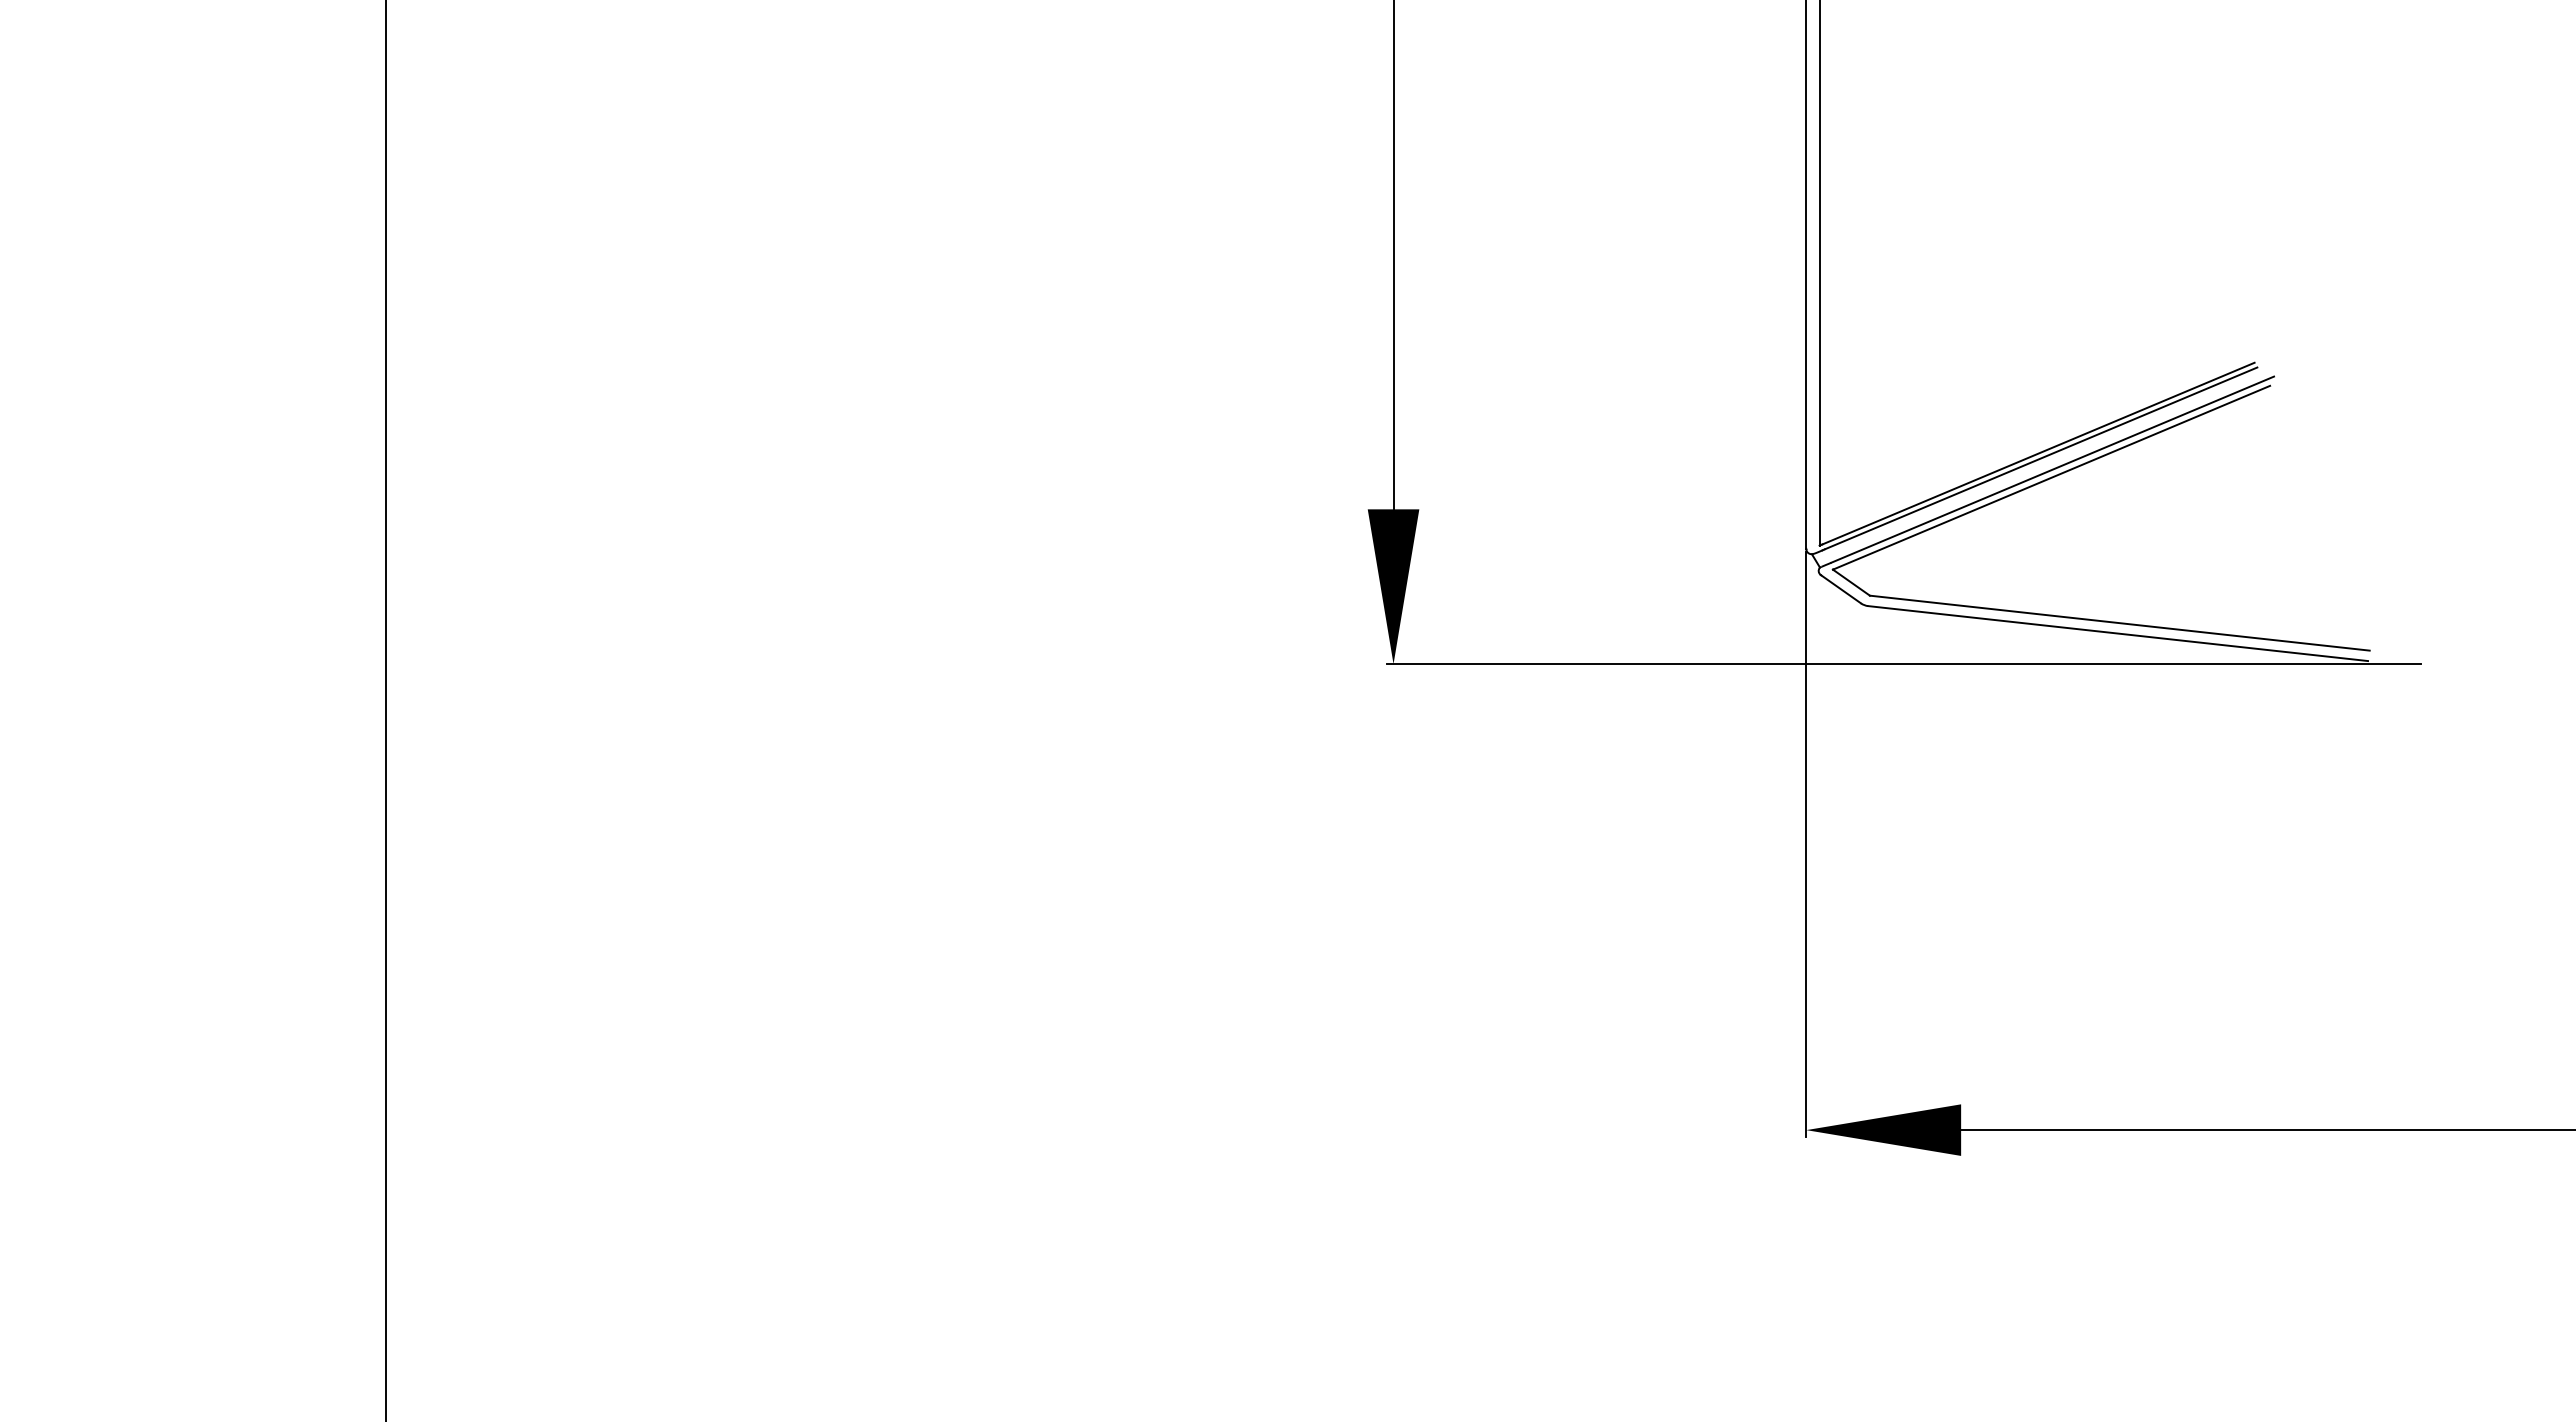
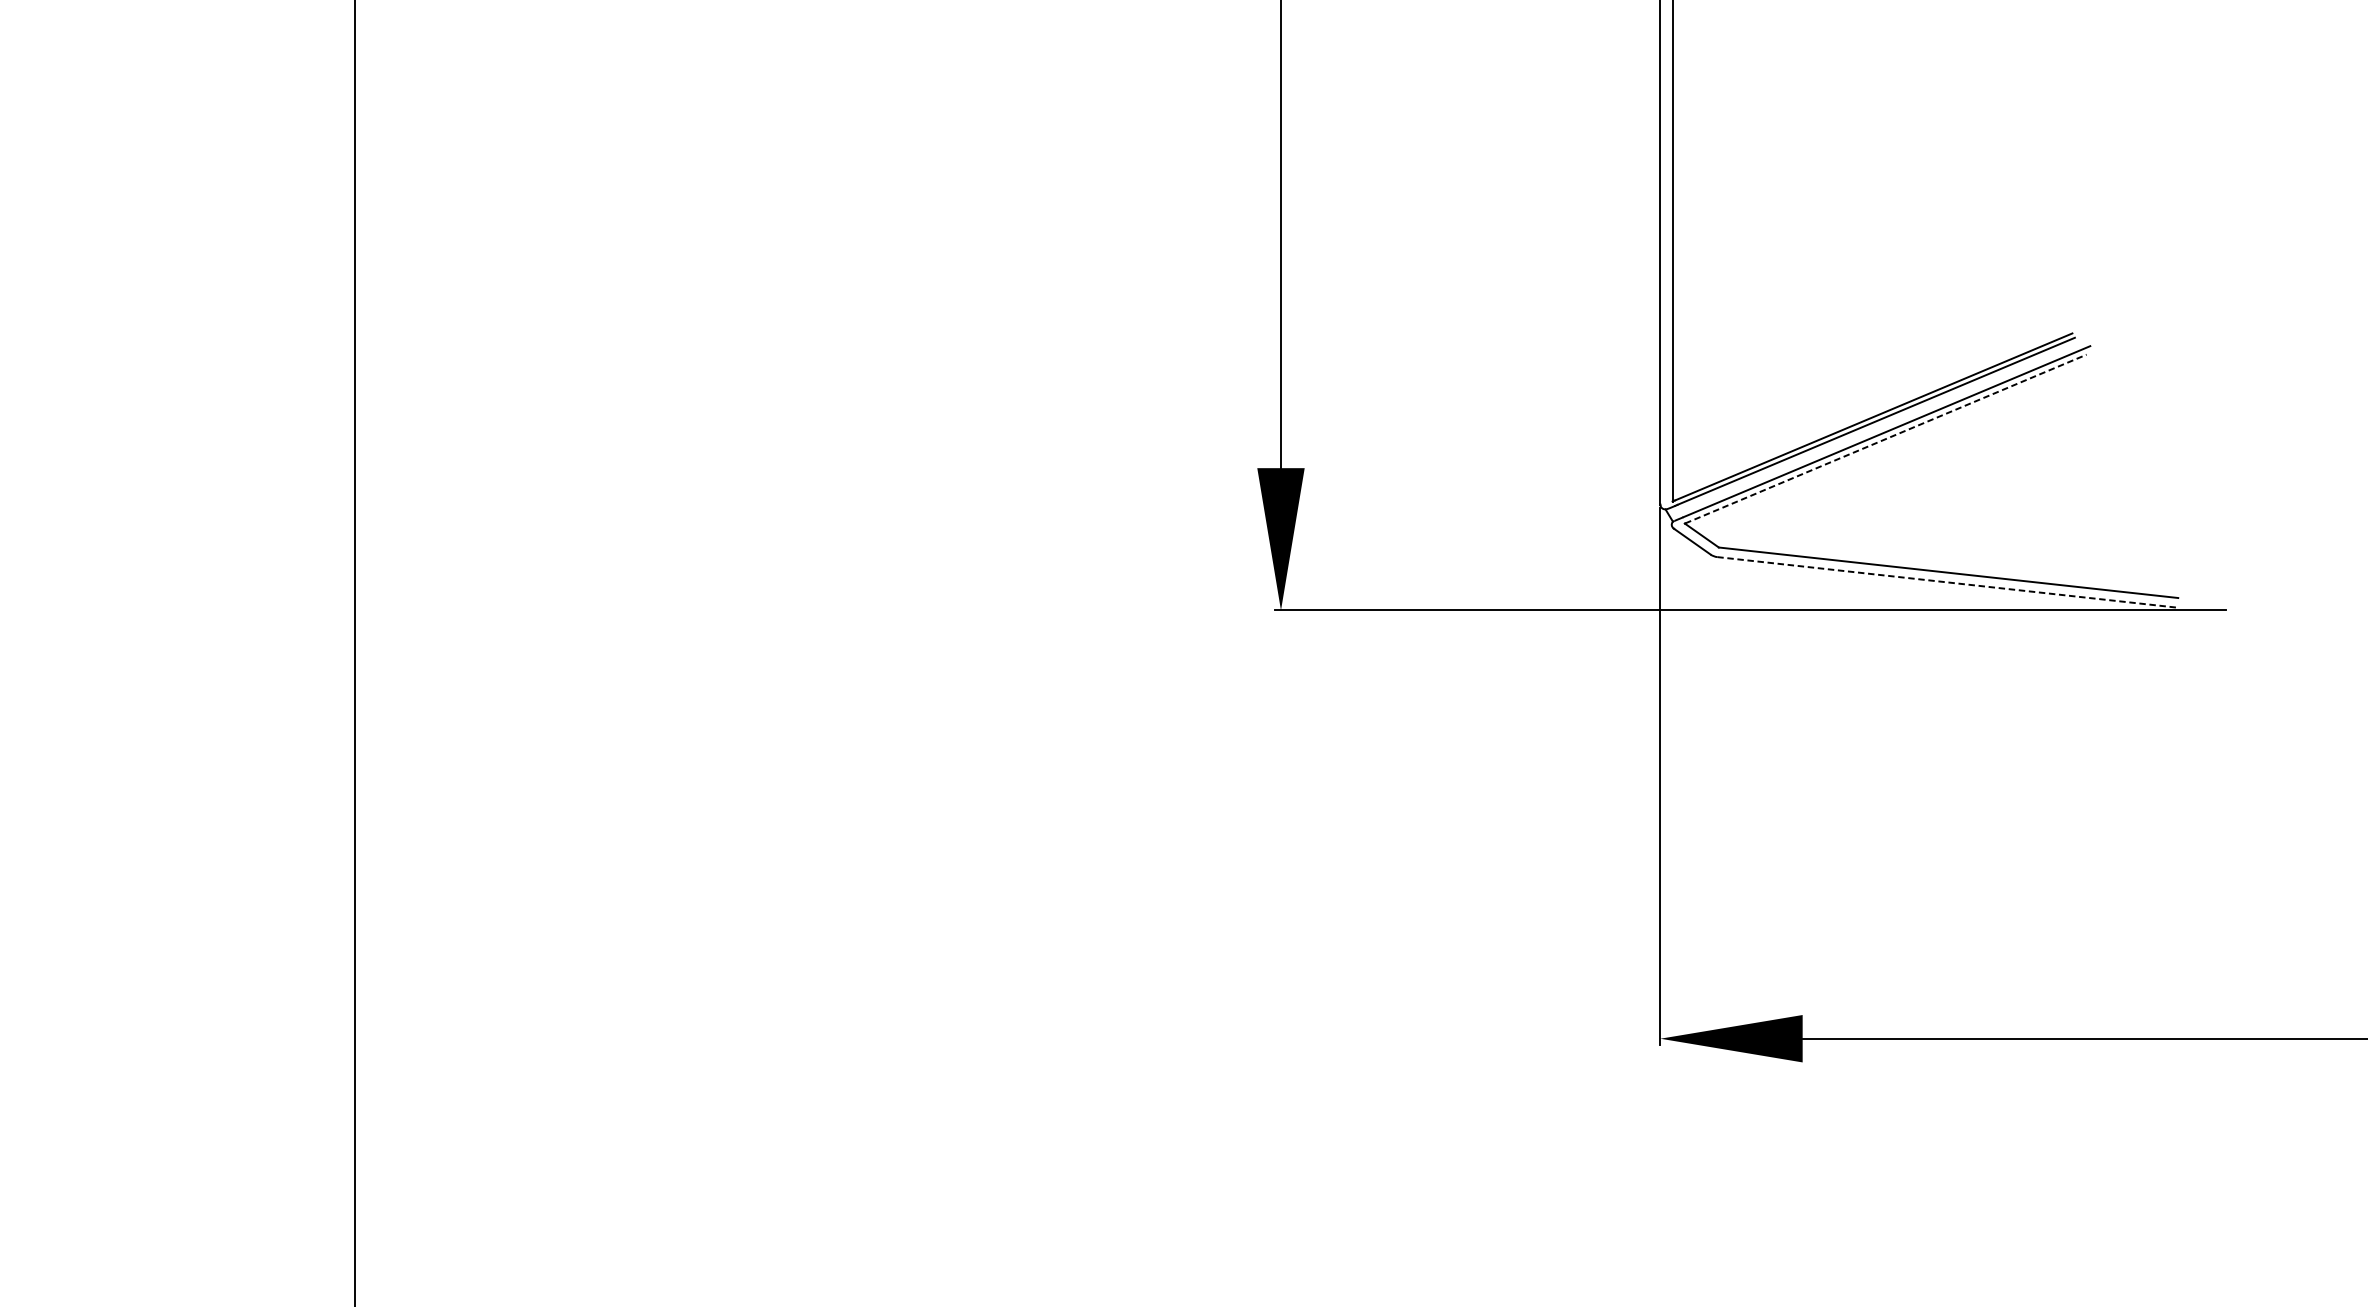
line: (2051, 477) -> (1885, 438), solid -> dashed
line: (2118, 633) -> (1947, 582), solid -> dashed

